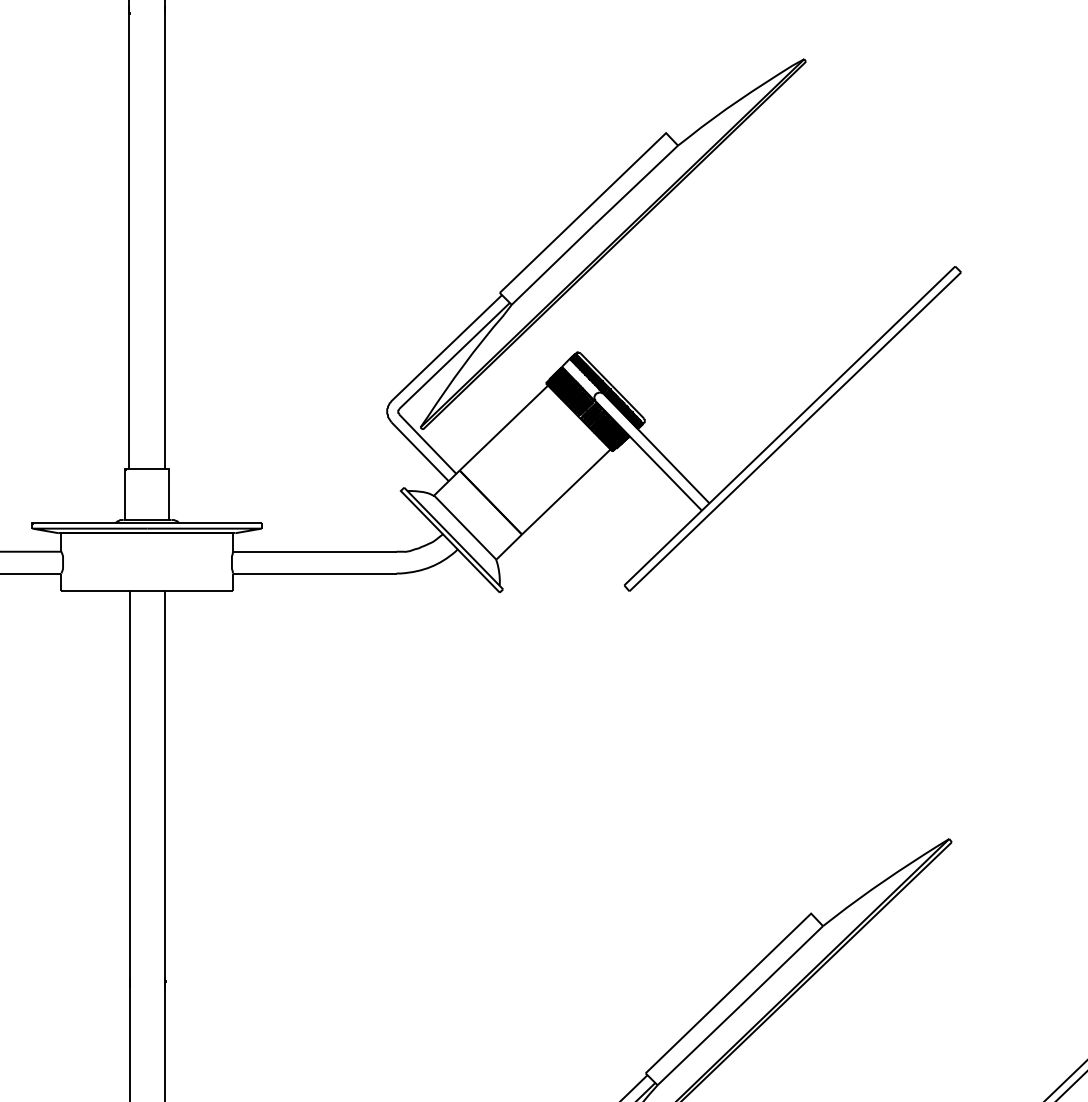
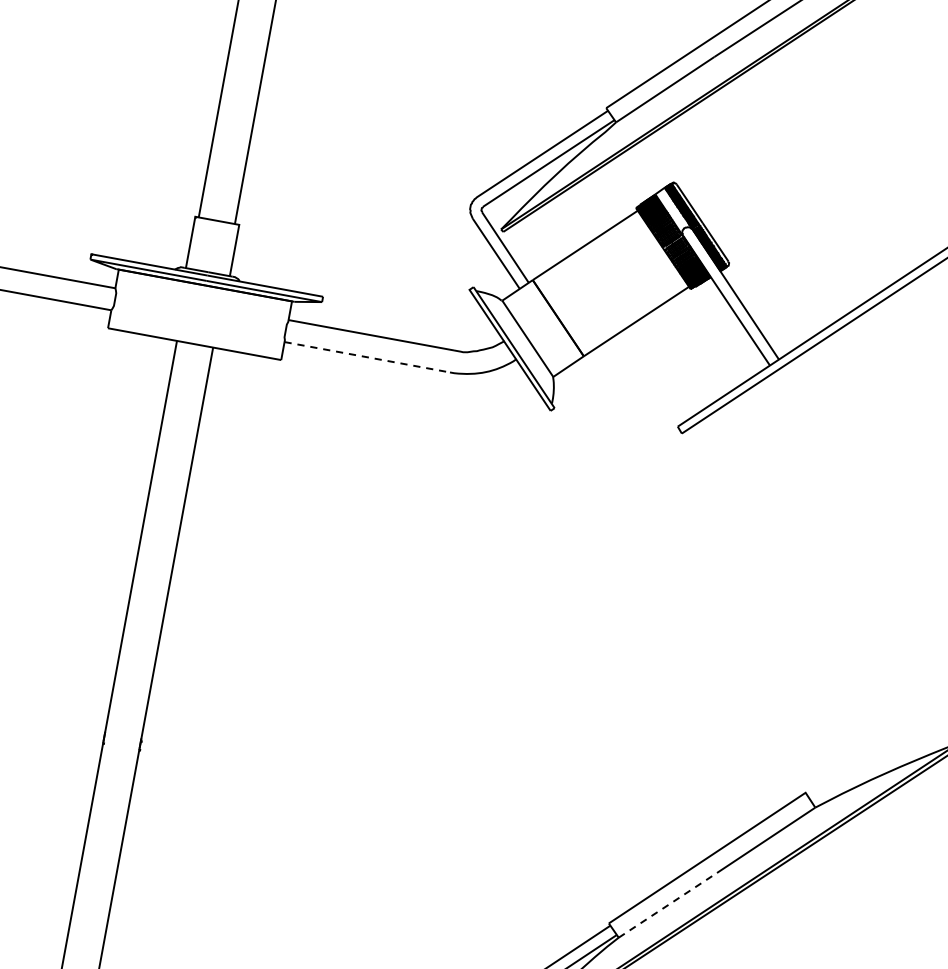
line: (314, 573) -> (367, 357), solid -> dashed
line: (699, 1045) -> (668, 905), solid -> dashed

